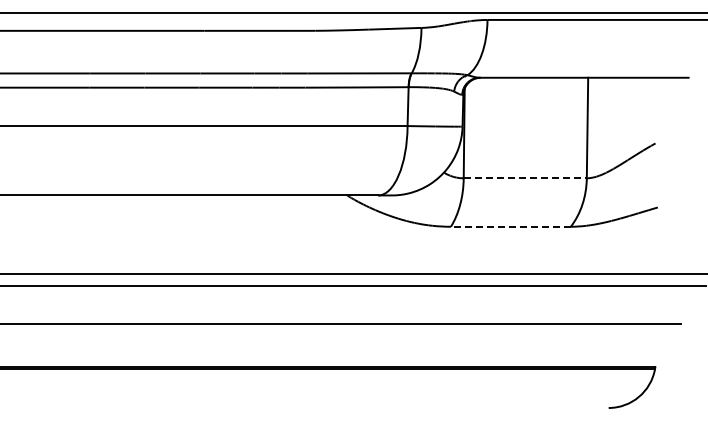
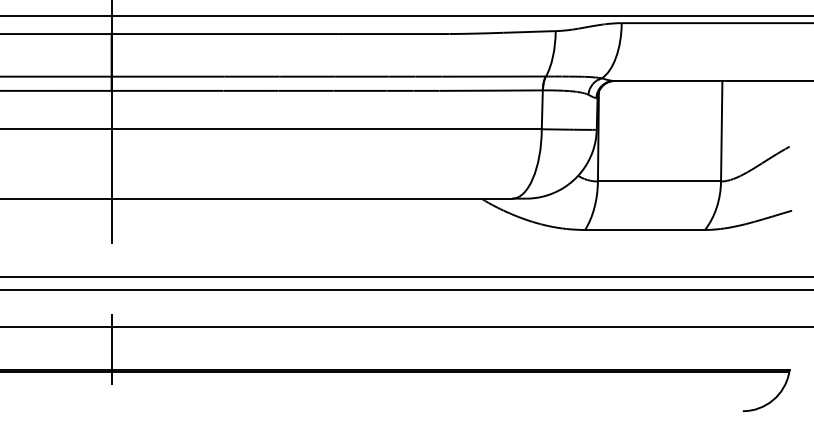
line: (525, 178) -> (659, 181), dashed -> solid
line: (511, 226) -> (645, 229), dashed -> solid

